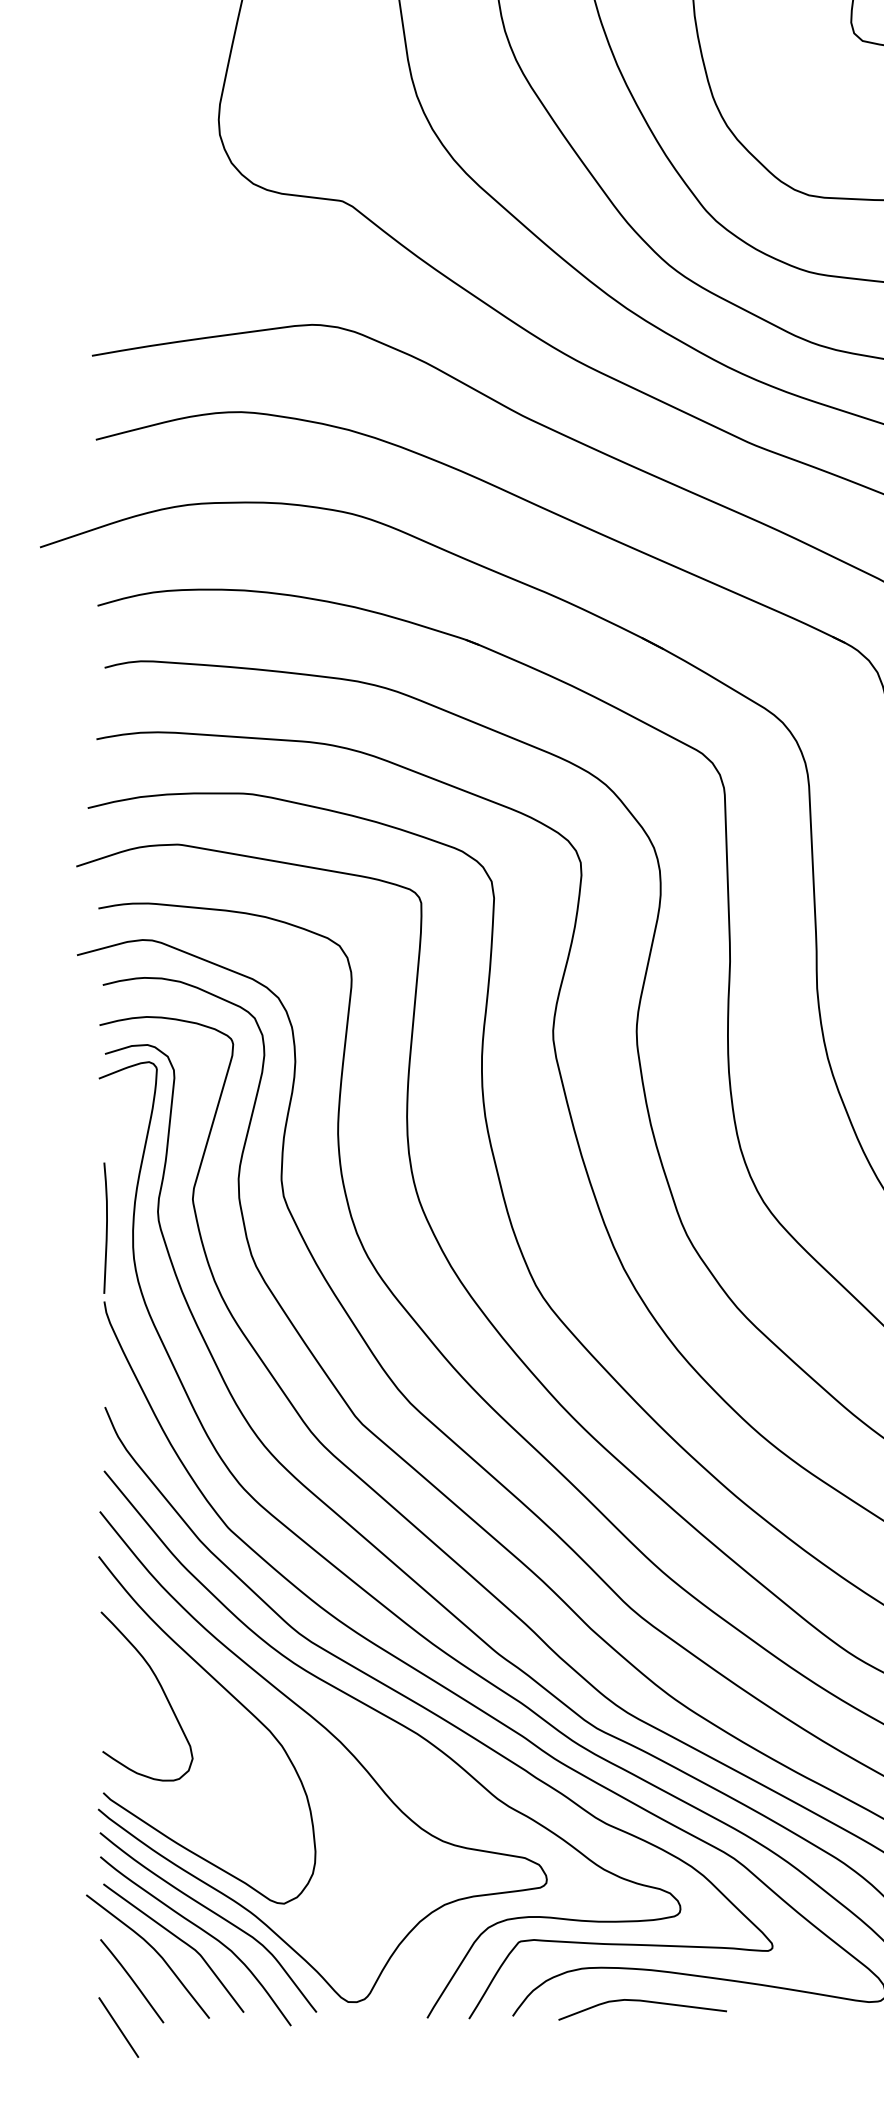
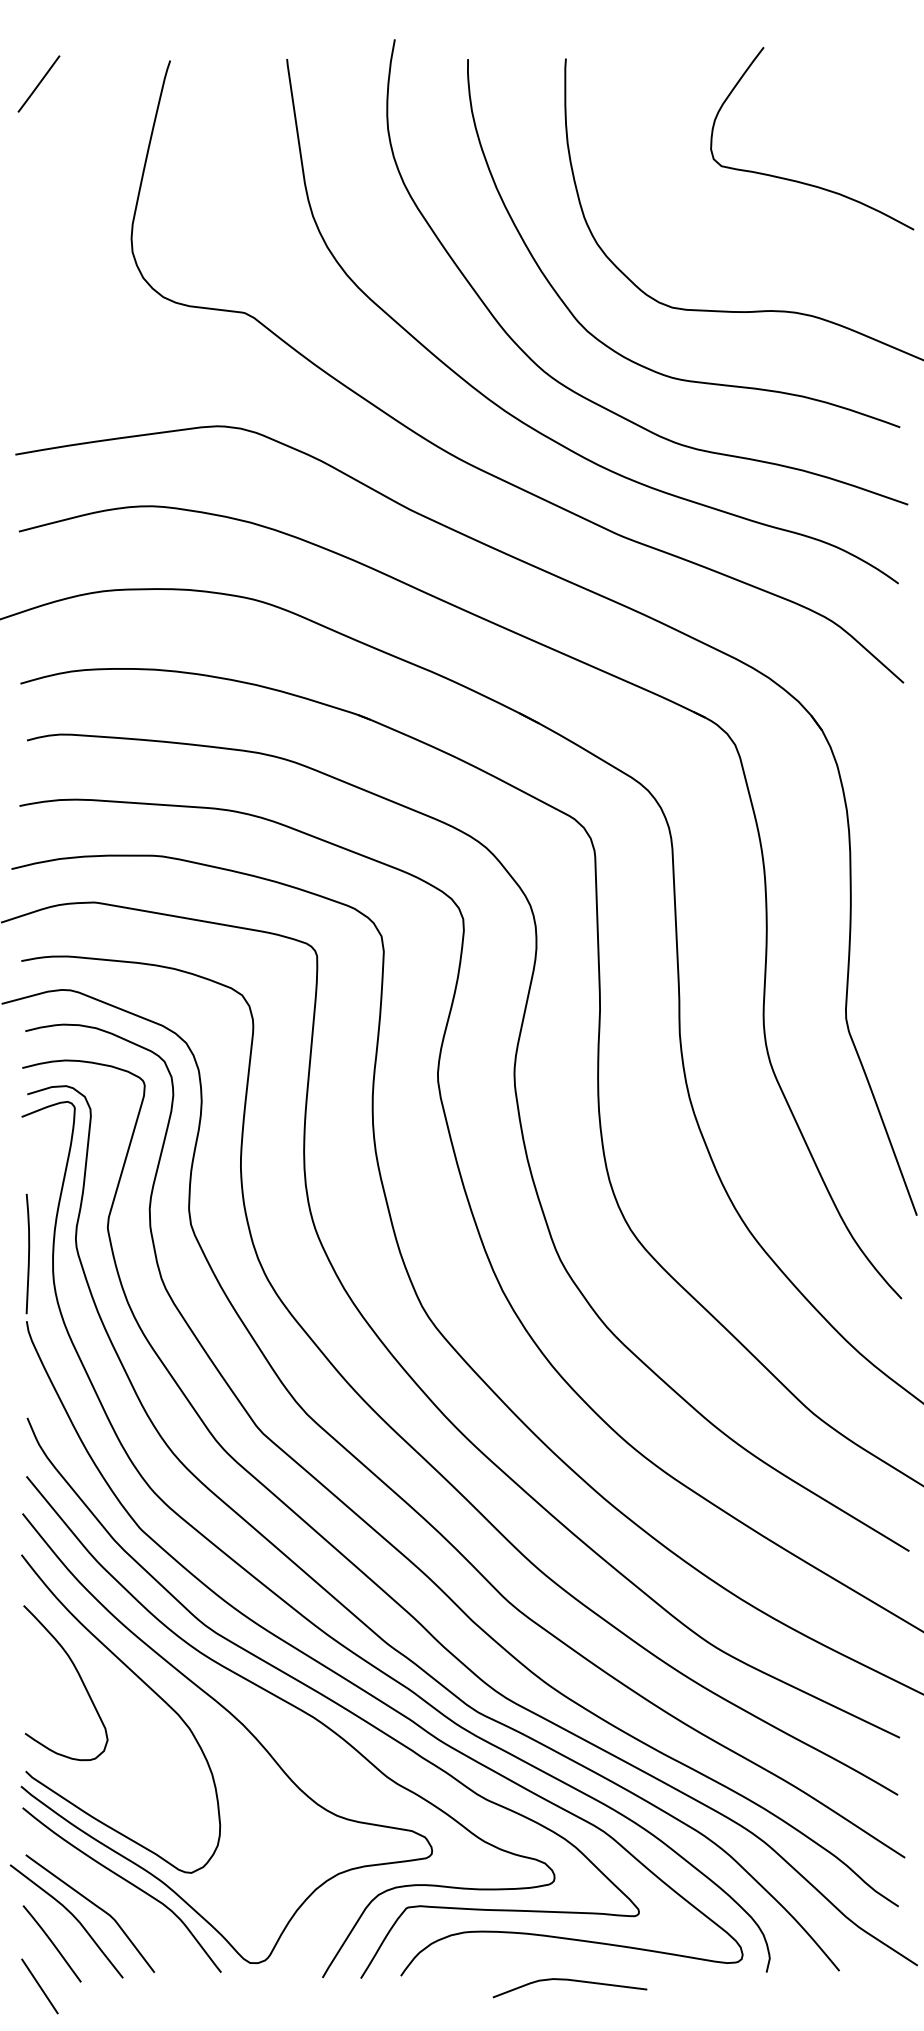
curve: (201, 1930) -> (115, 1897), removed
curve: (644, 2002) -> (571, 1981), moved

